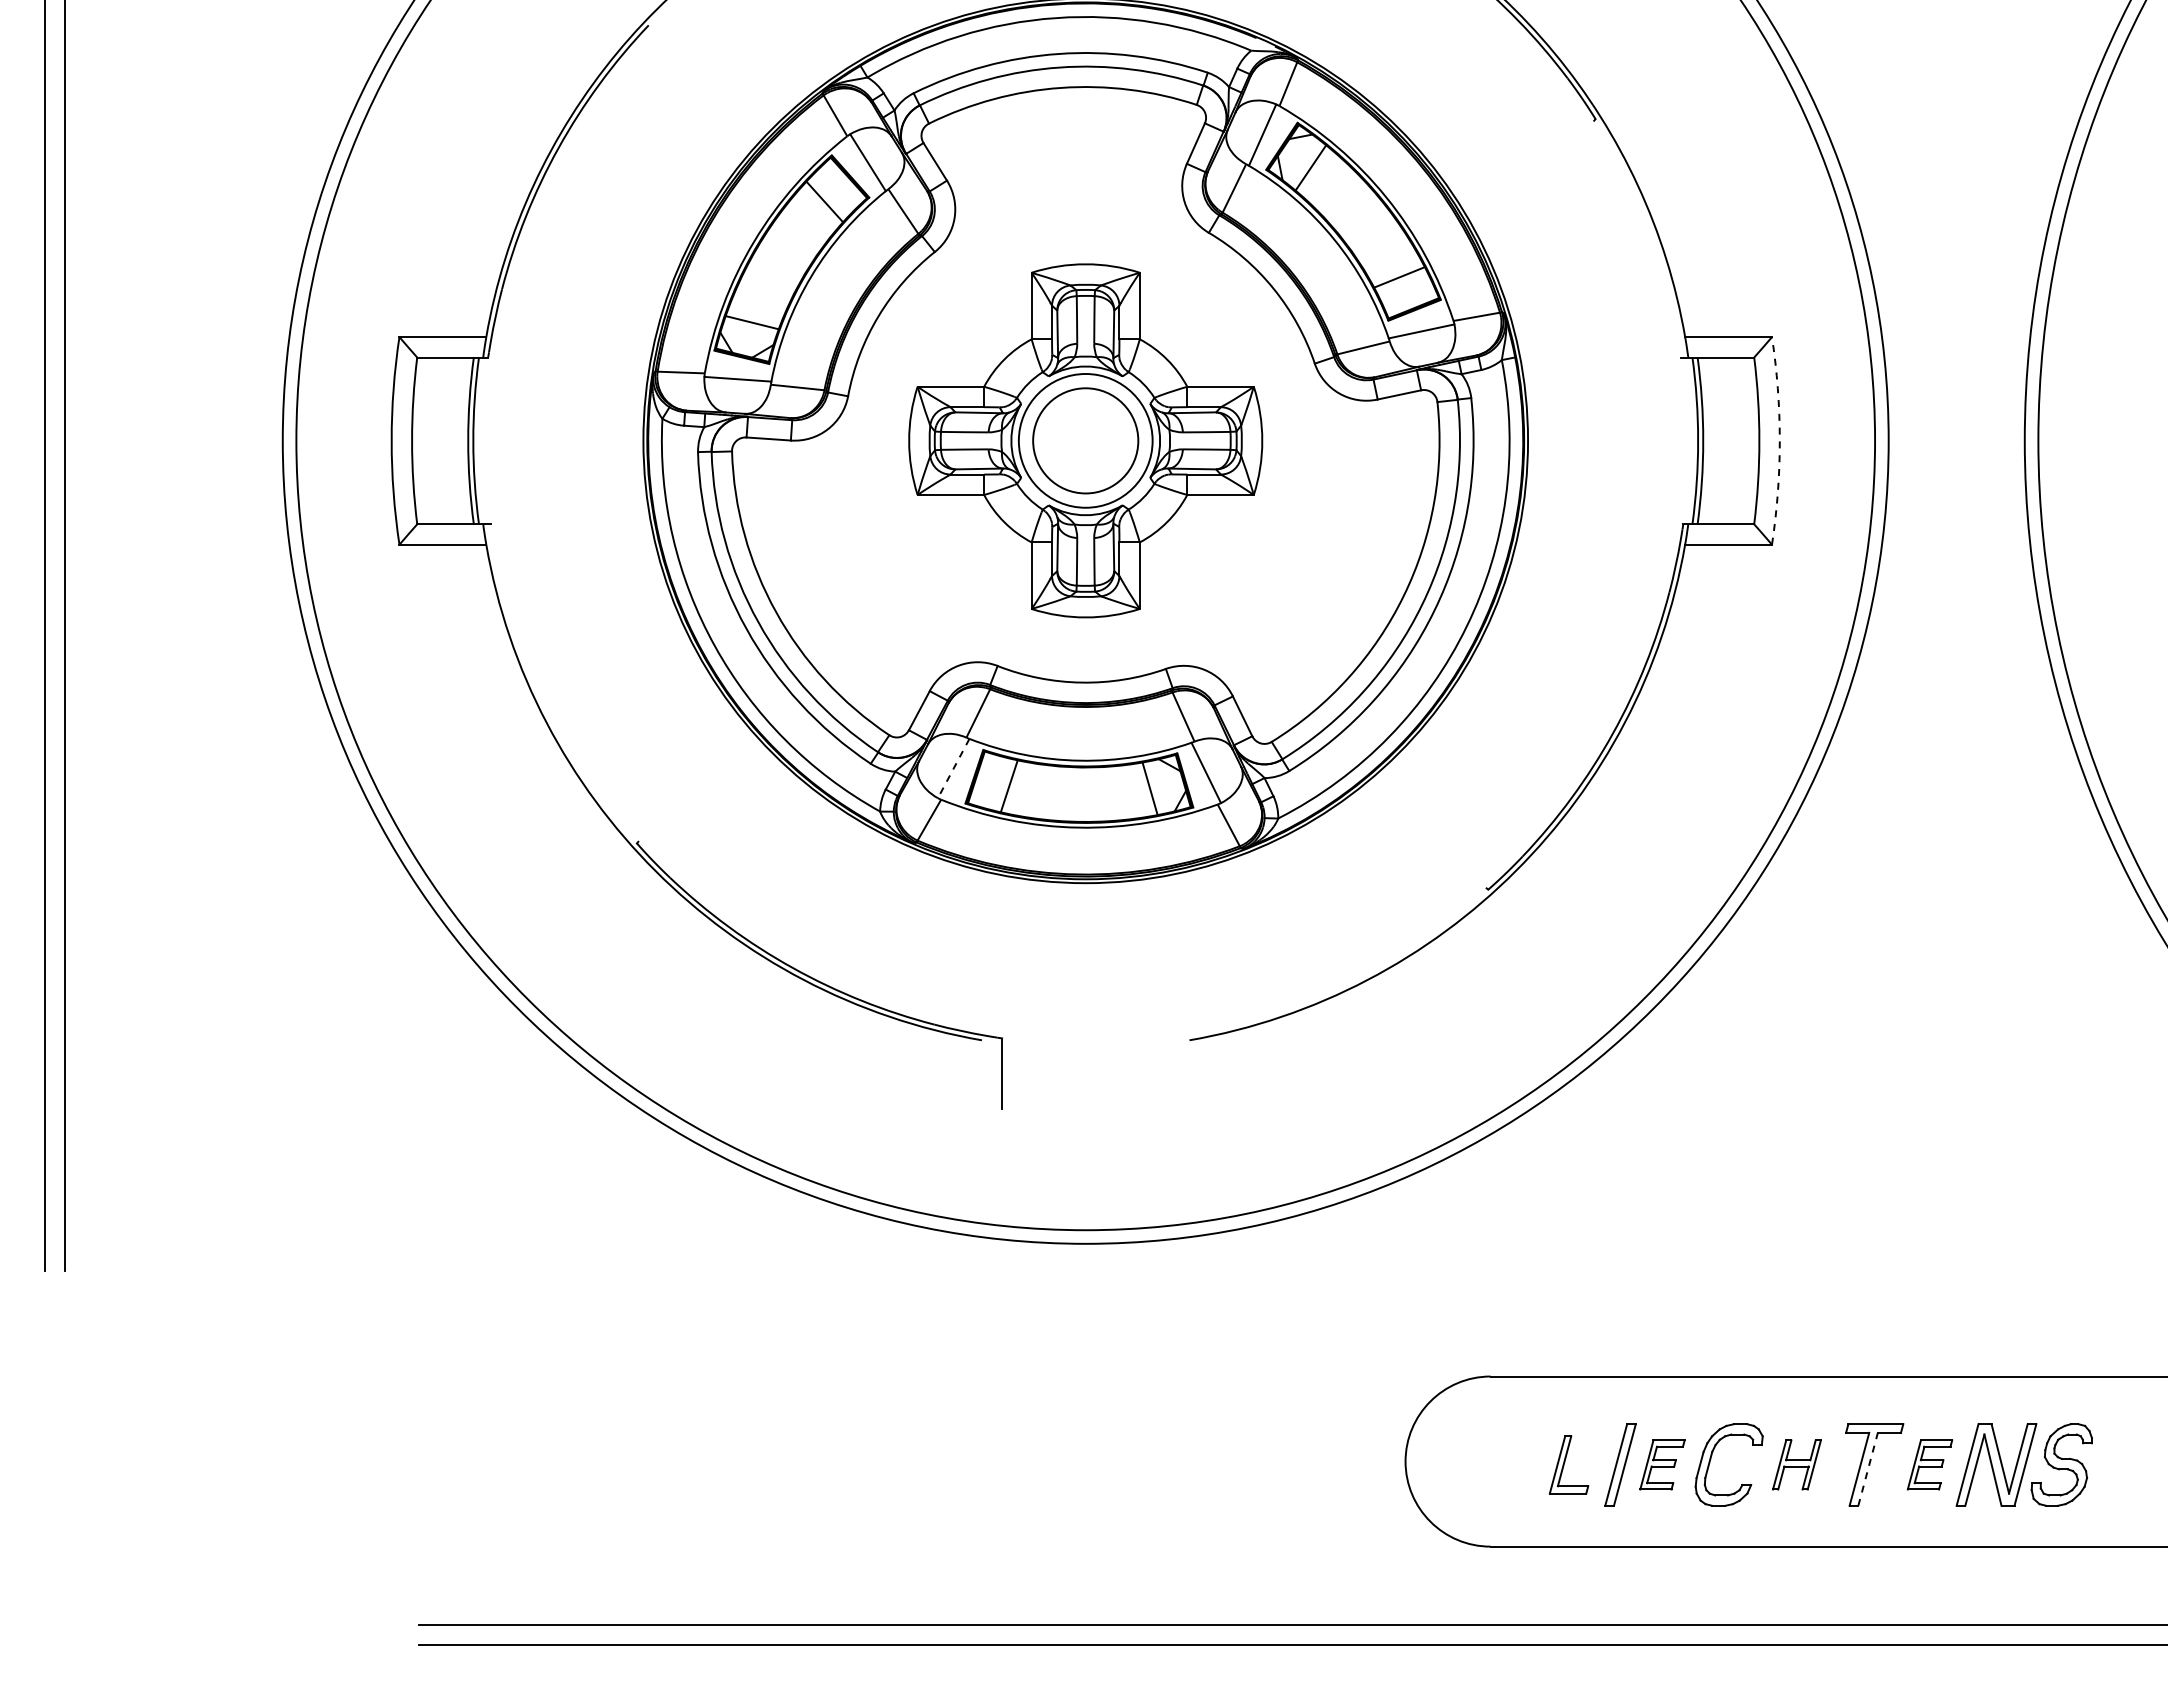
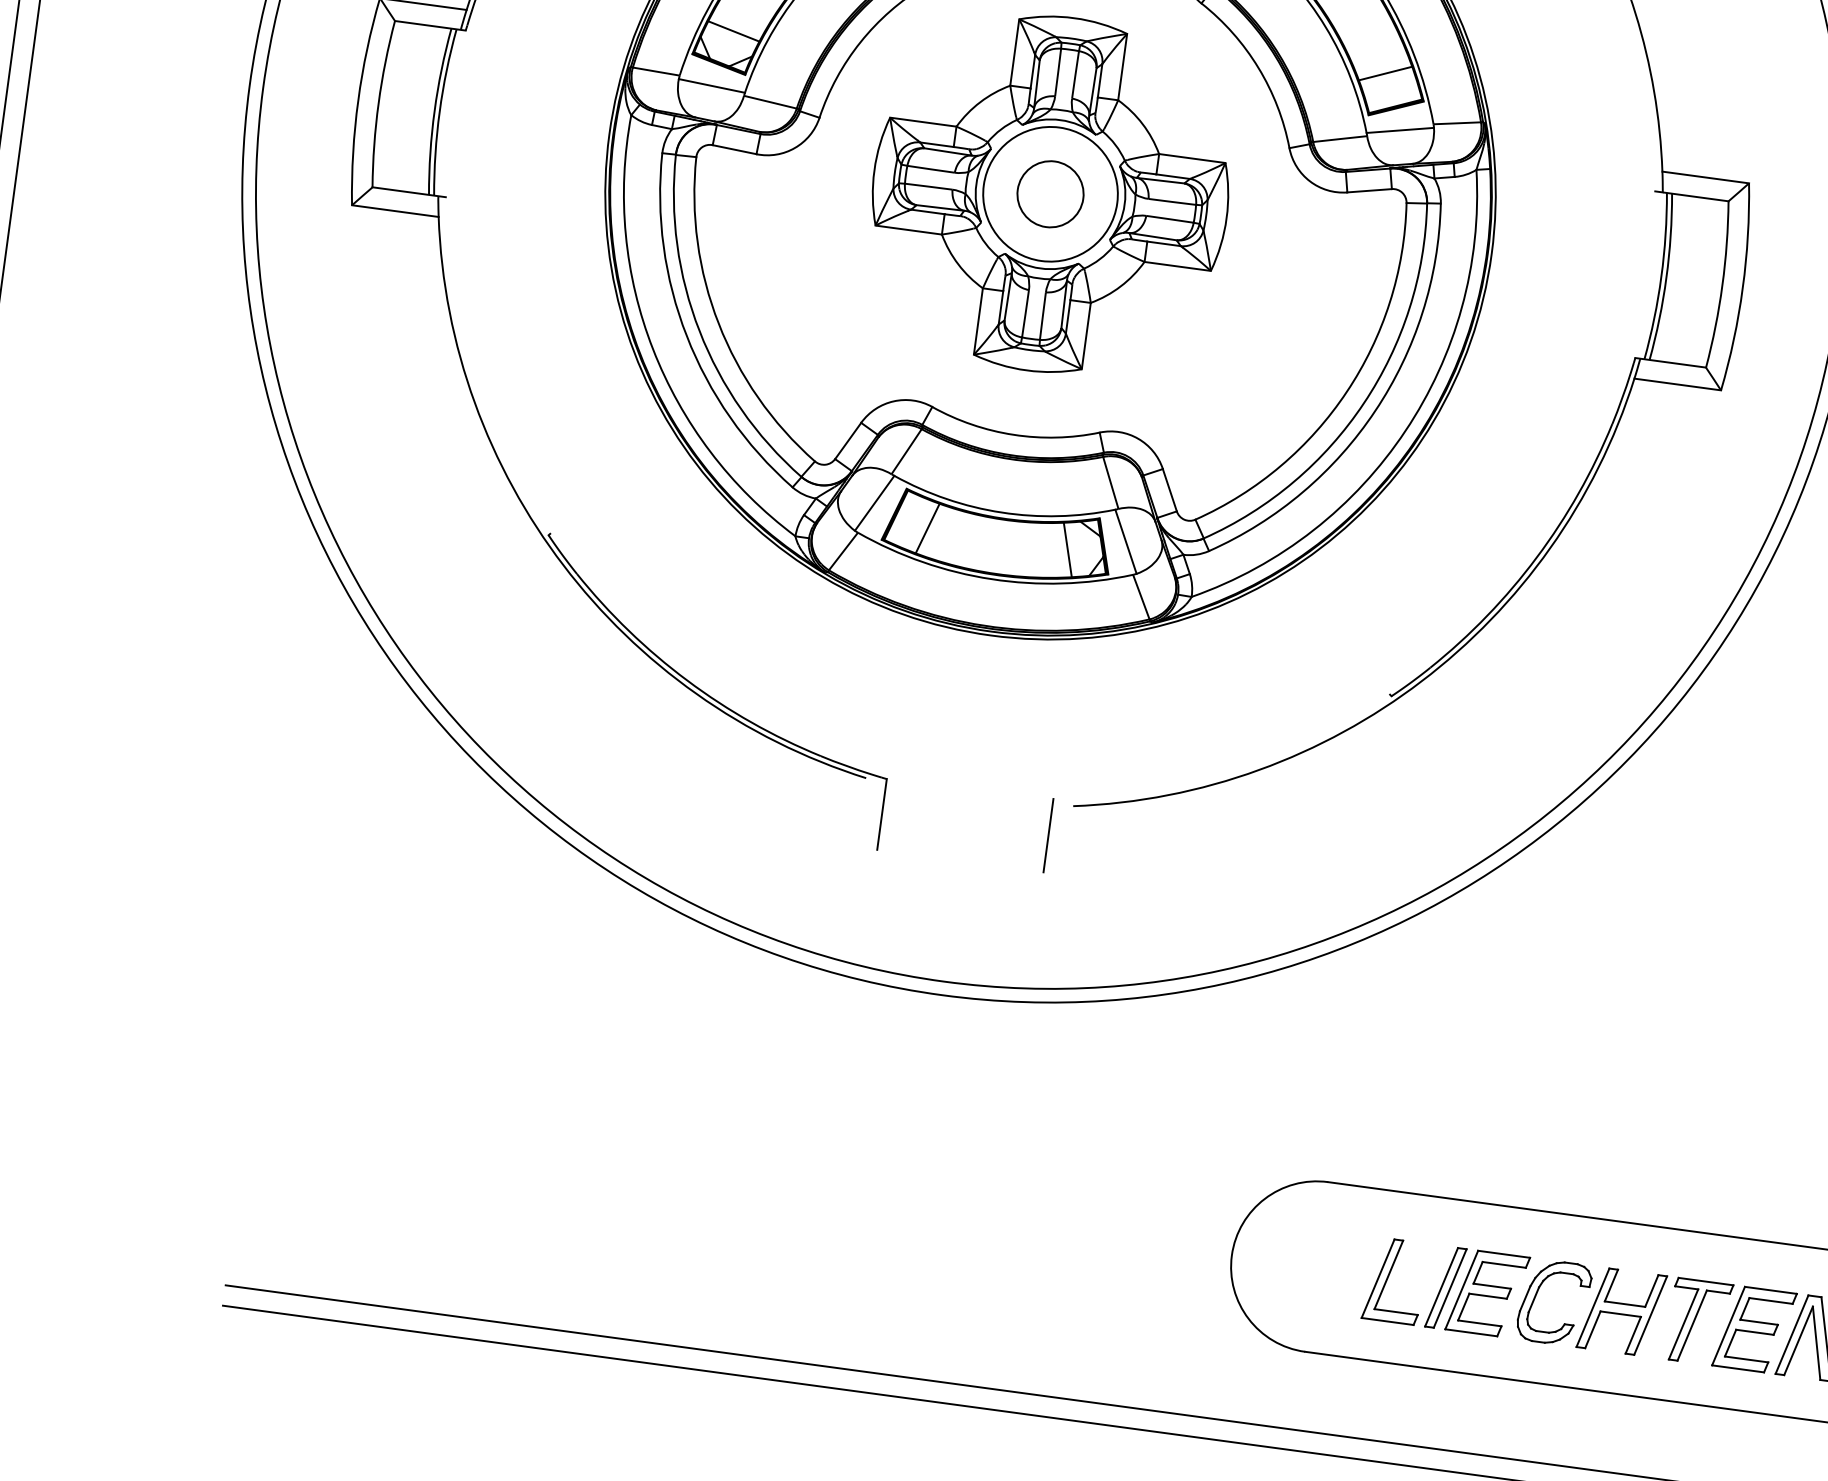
circle: (1085, 440) -> (1050, 193), size x0.62
arc: (1779, 440) -> (1742, 287), dashed -> solid
line: (953, 768) -> (874, 503), dashed -> solid
line: (1169, 1072) -> (1048, 835), added
part: (1568, 1464) -> (1394, 1280), size x1.43
part: (1662, 1464) -> (1487, 1293), size x1.67
part: (1796, 1464) -> (1621, 1311), size x1.67
part: (1929, 1464) -> (1754, 1329), size x1.67
line: (1868, 1469) -> (1692, 1325), dashed -> solid

